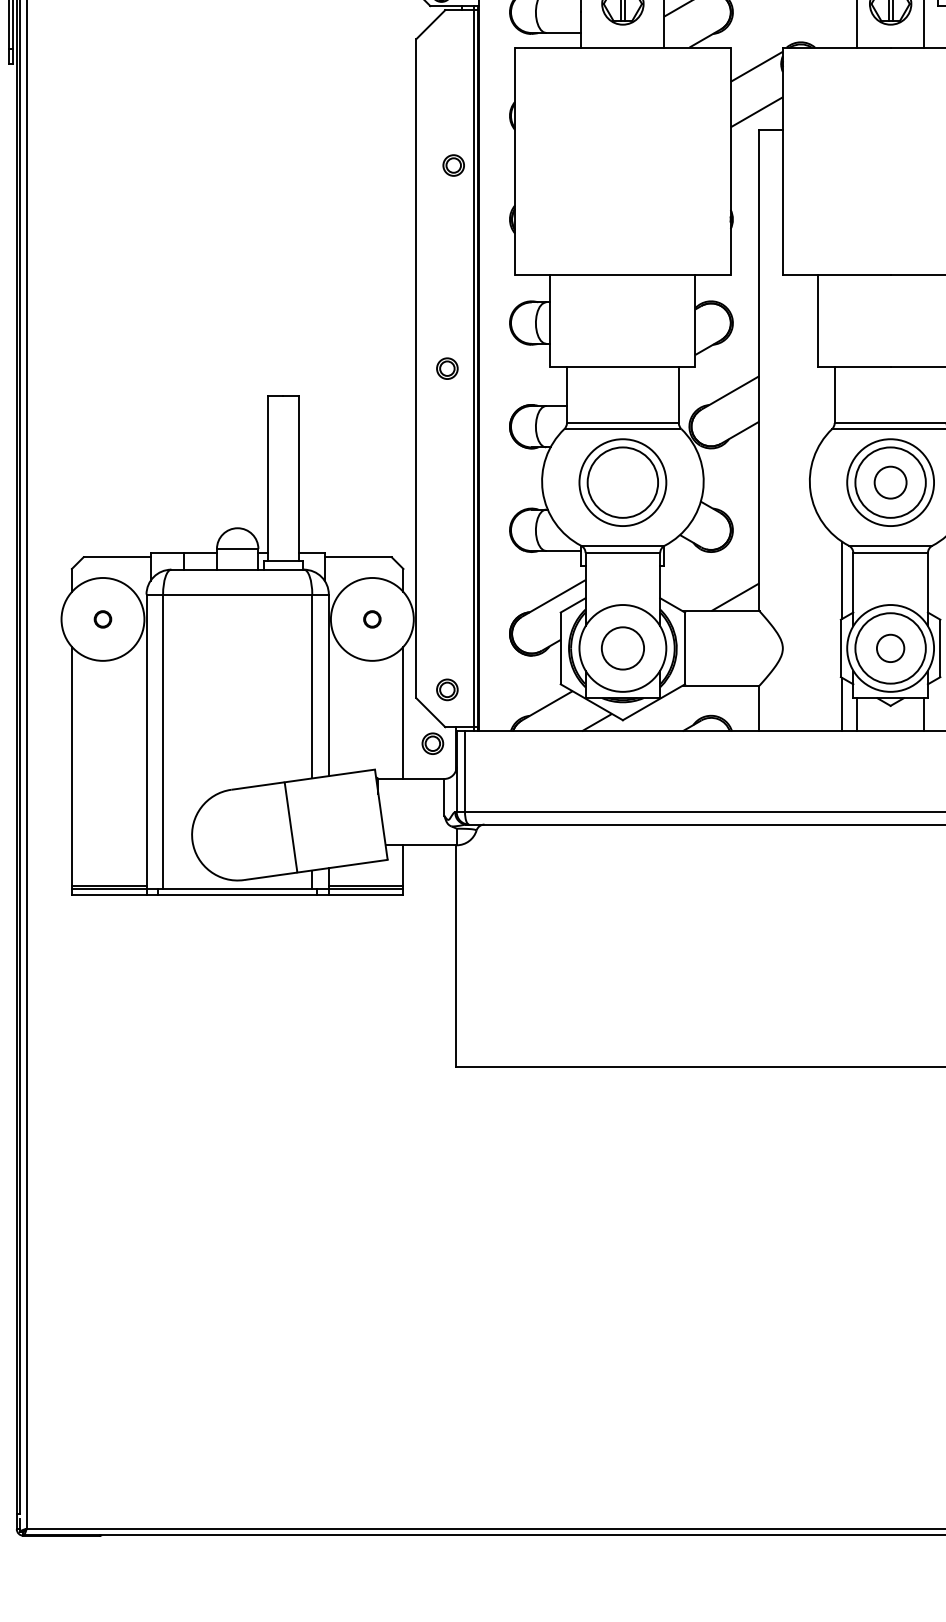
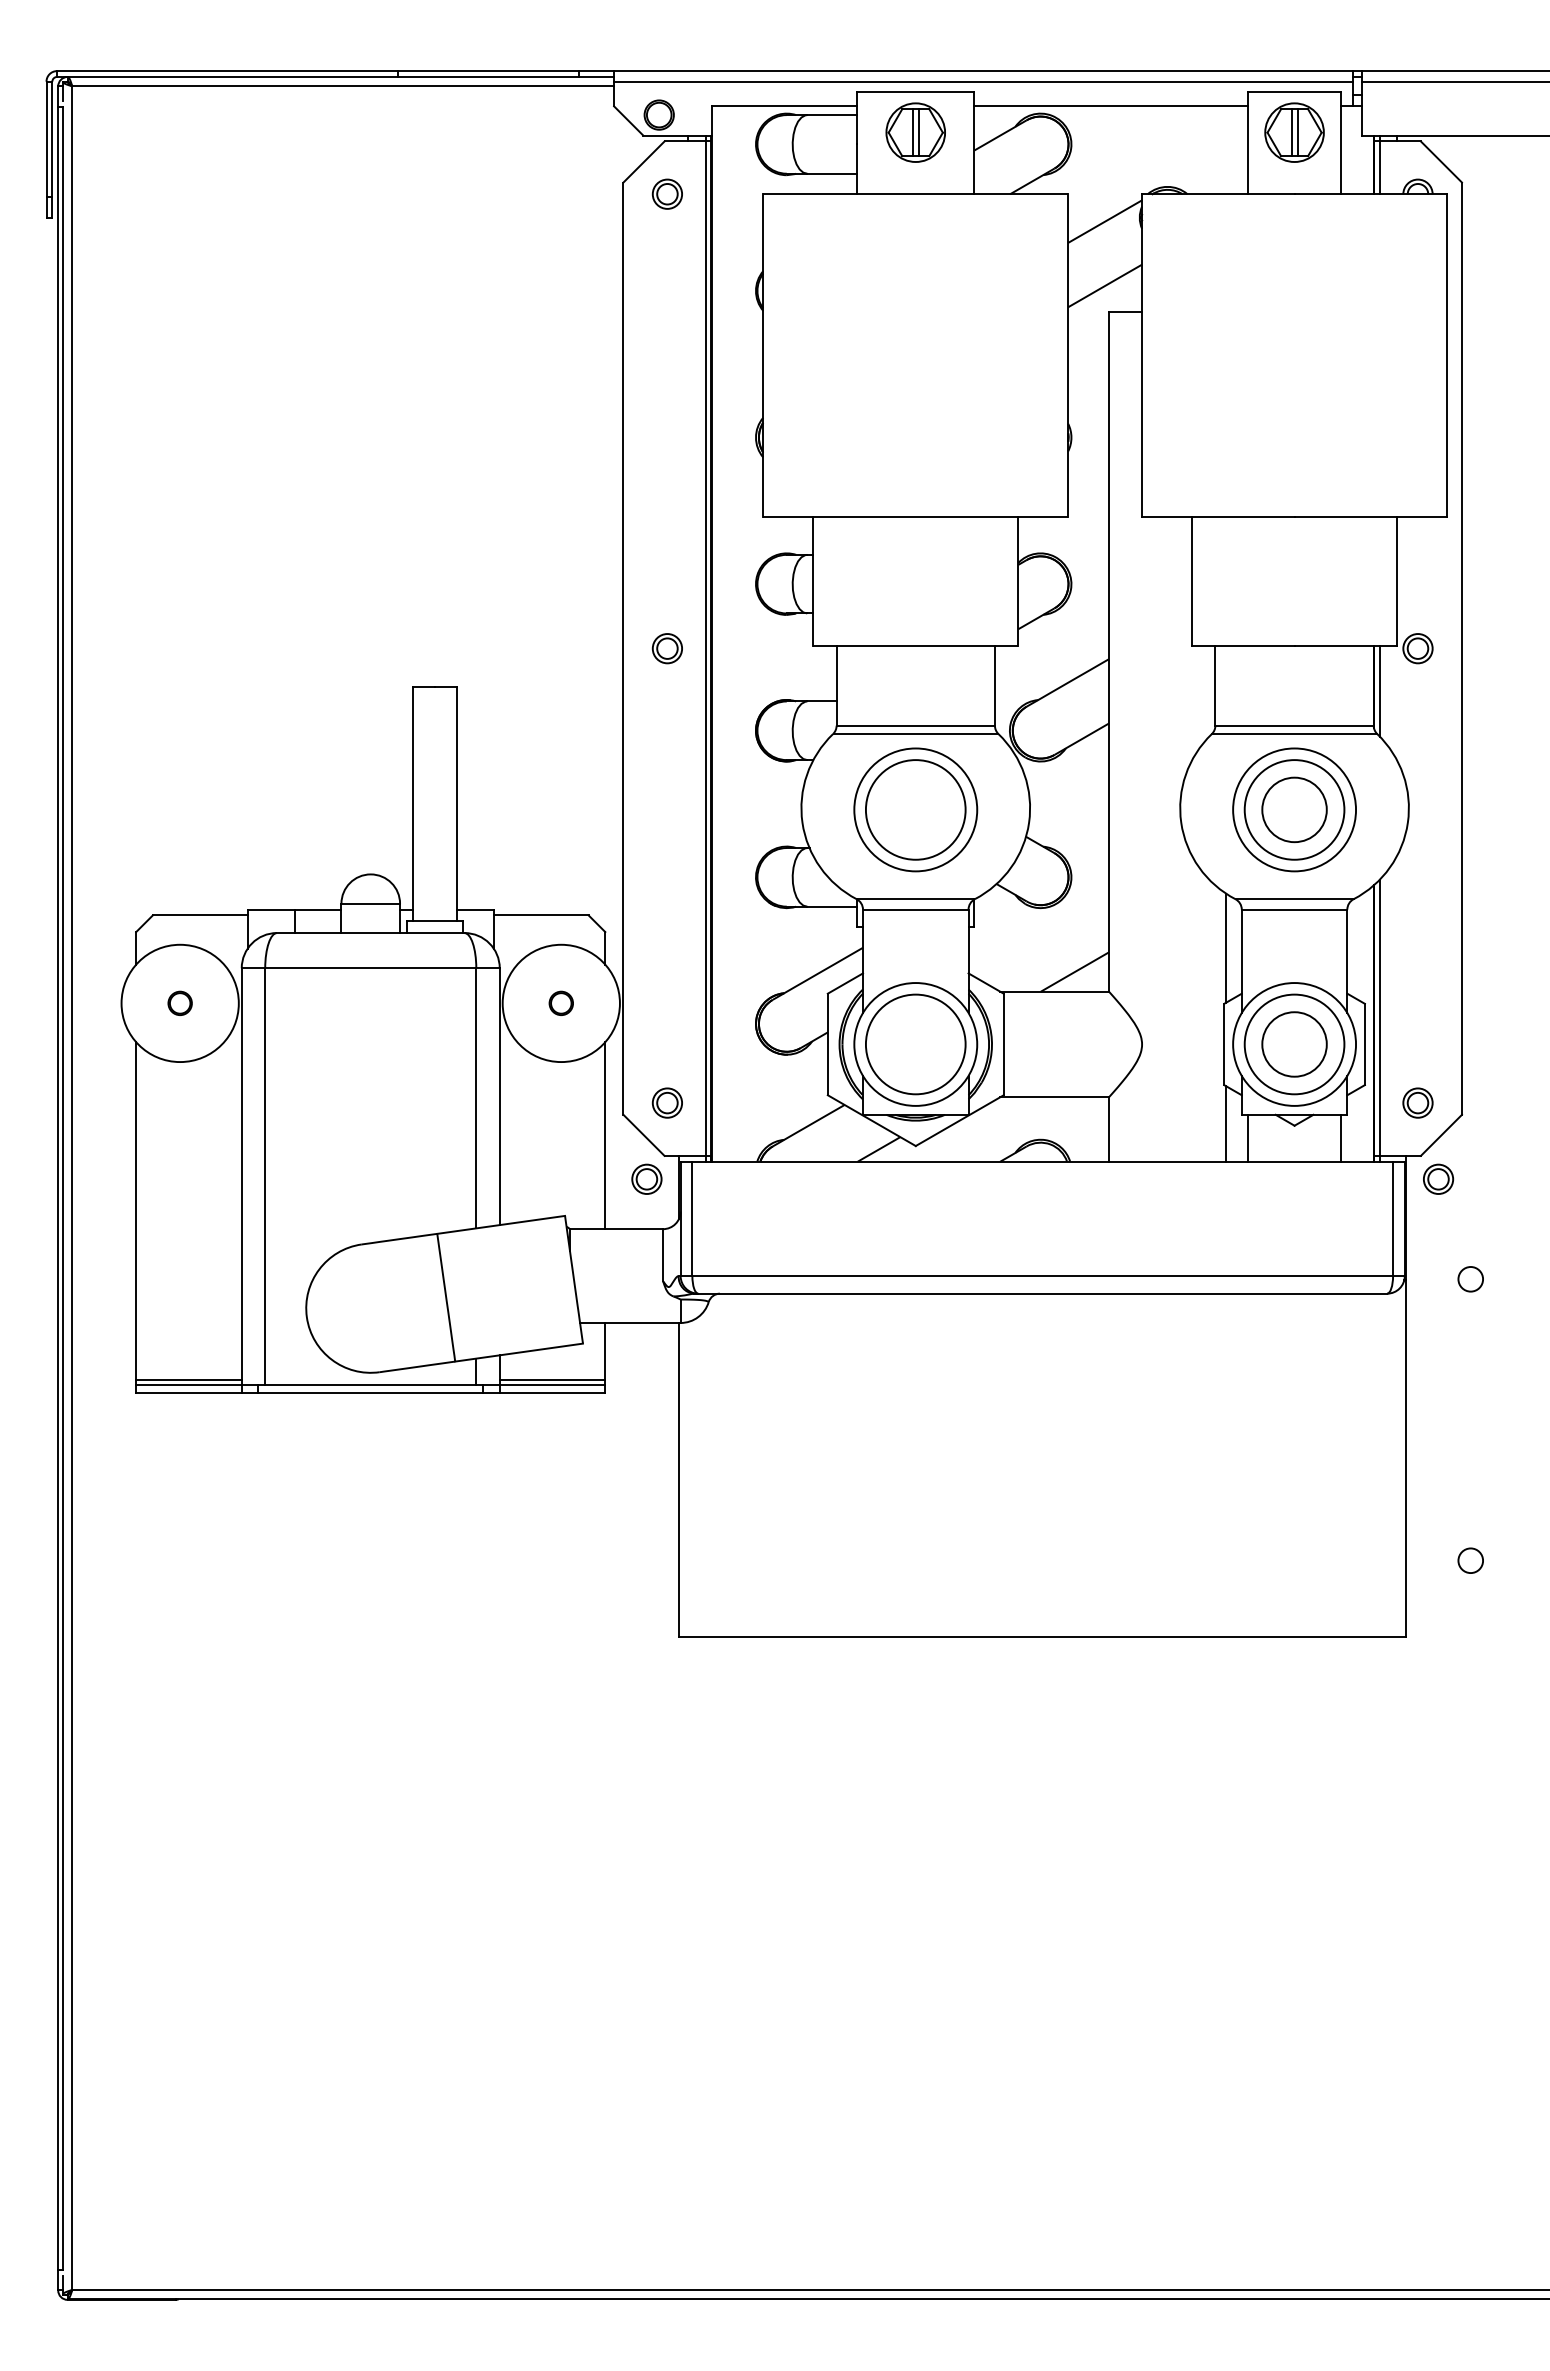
part: (453, 165) -> (666, 193), moved
circle: (890, 482) -> (1294, 809), size x1.43
circle: (622, 648) -> (915, 1044), size x1.67
circle: (890, 648) -> (1294, 1044), size x1.67

